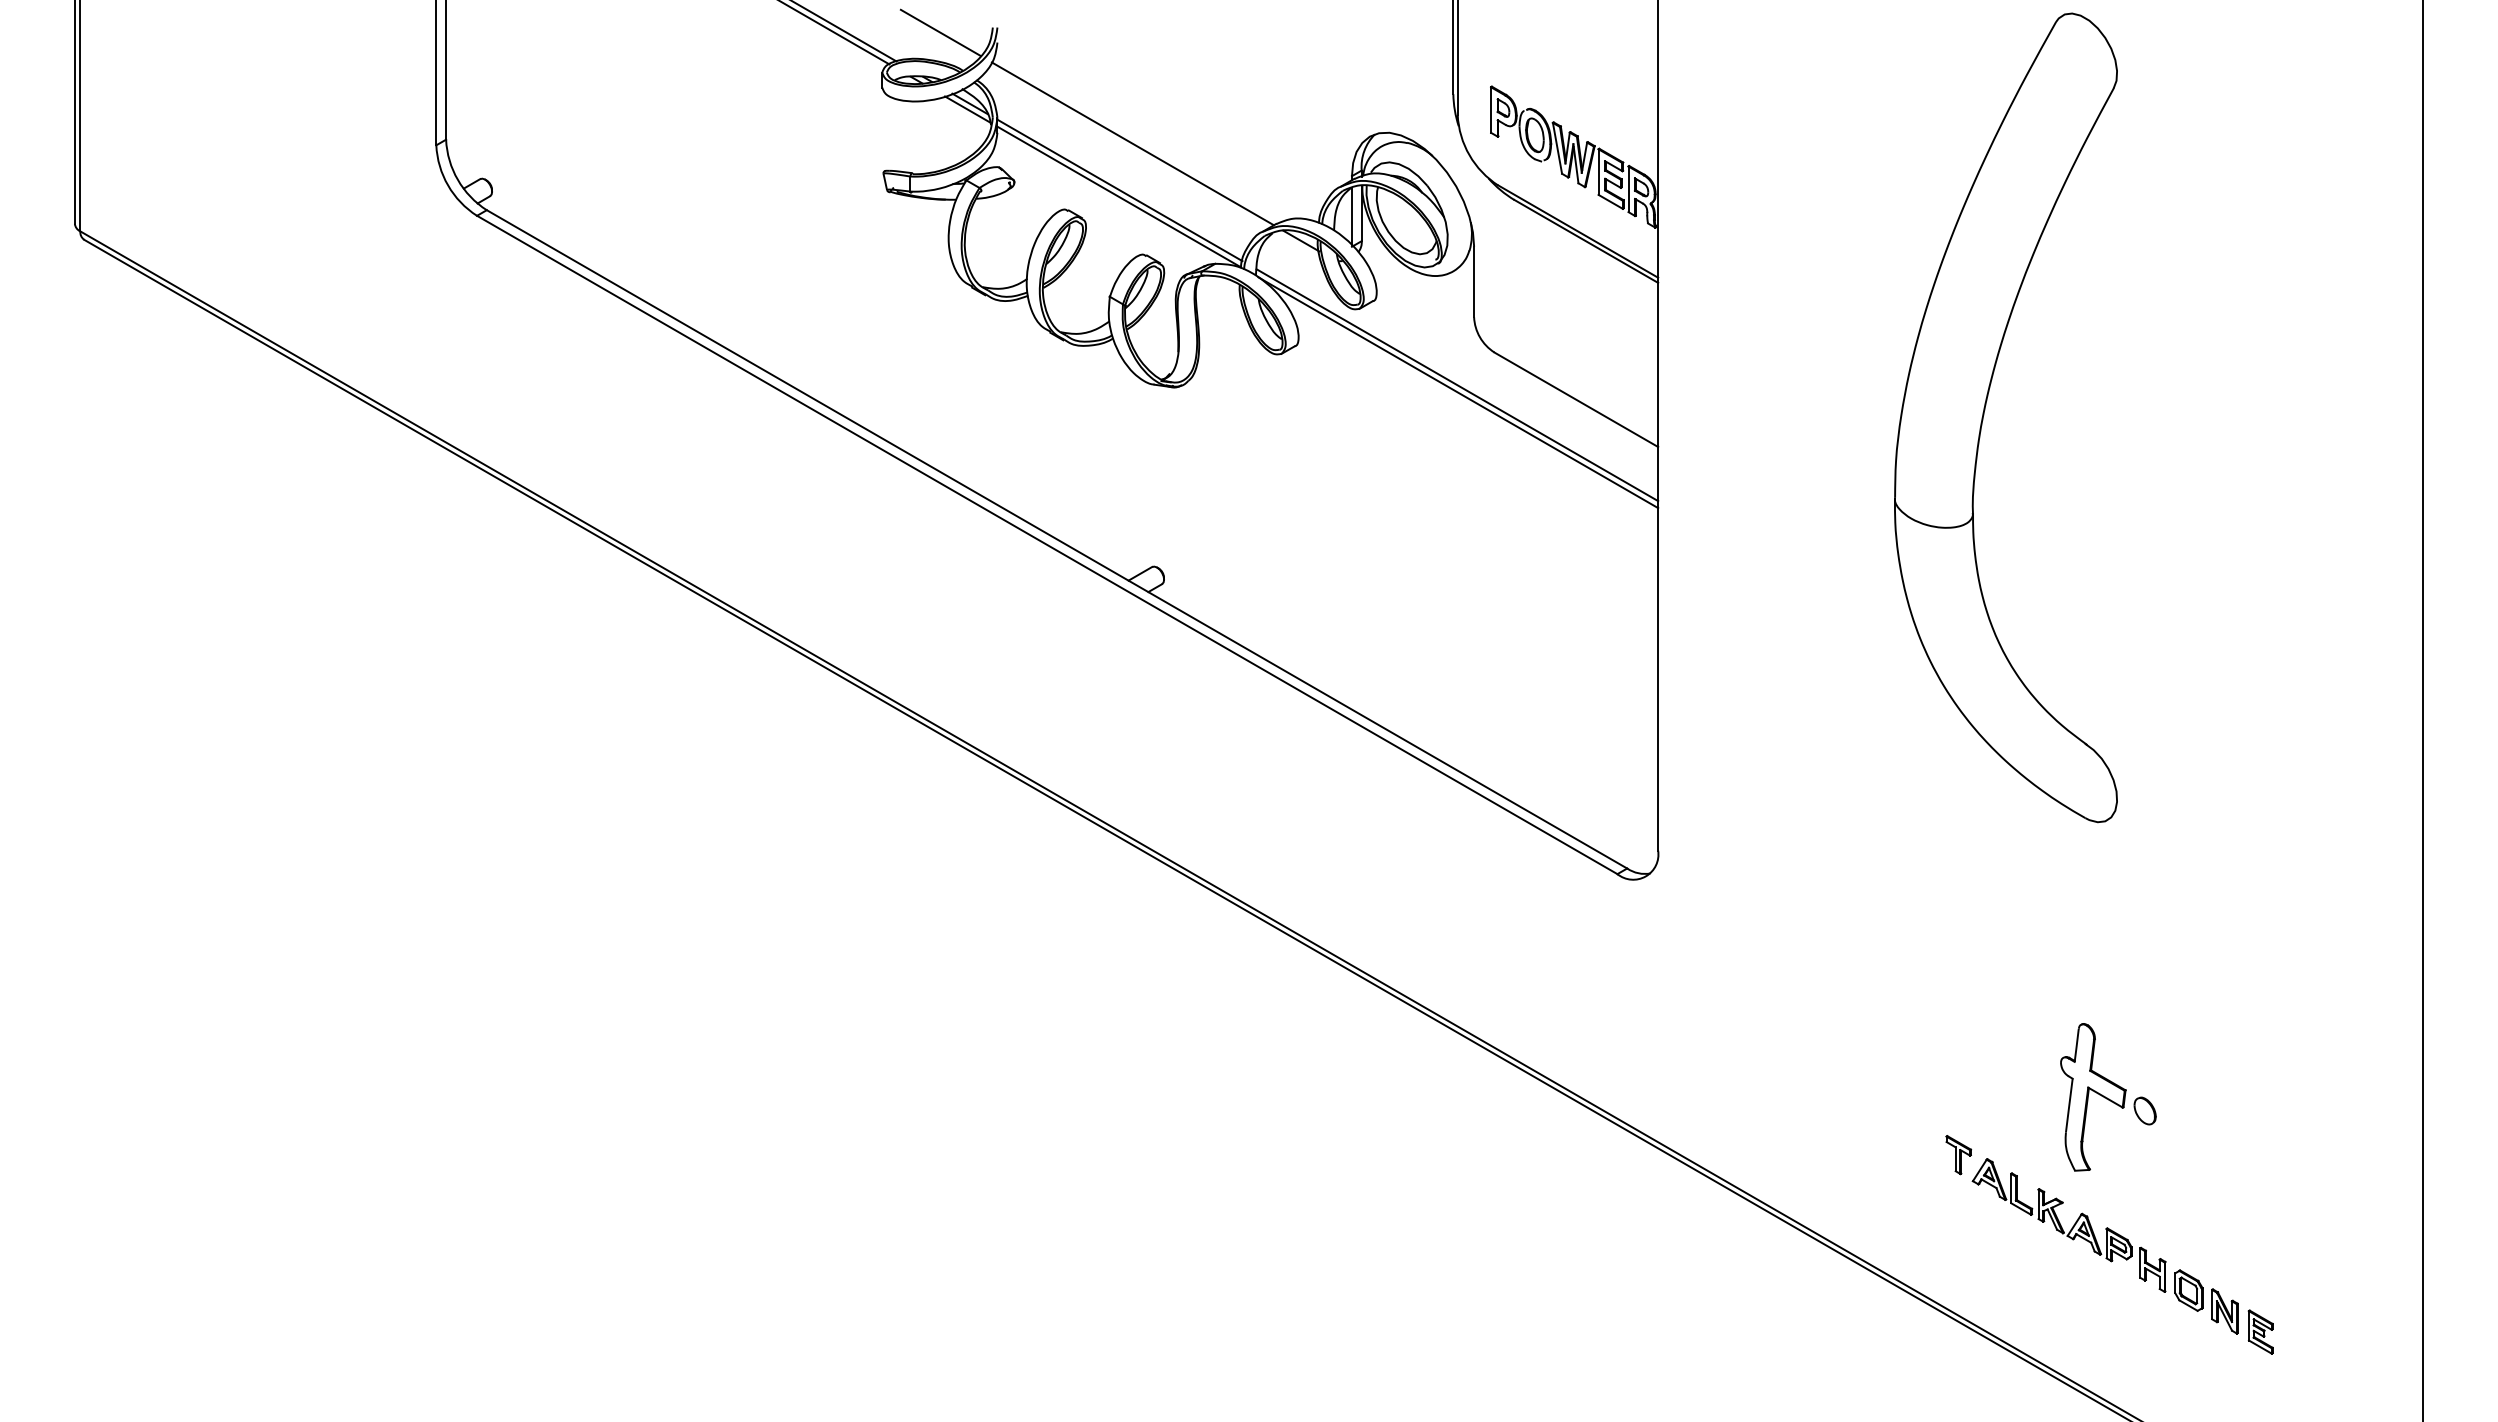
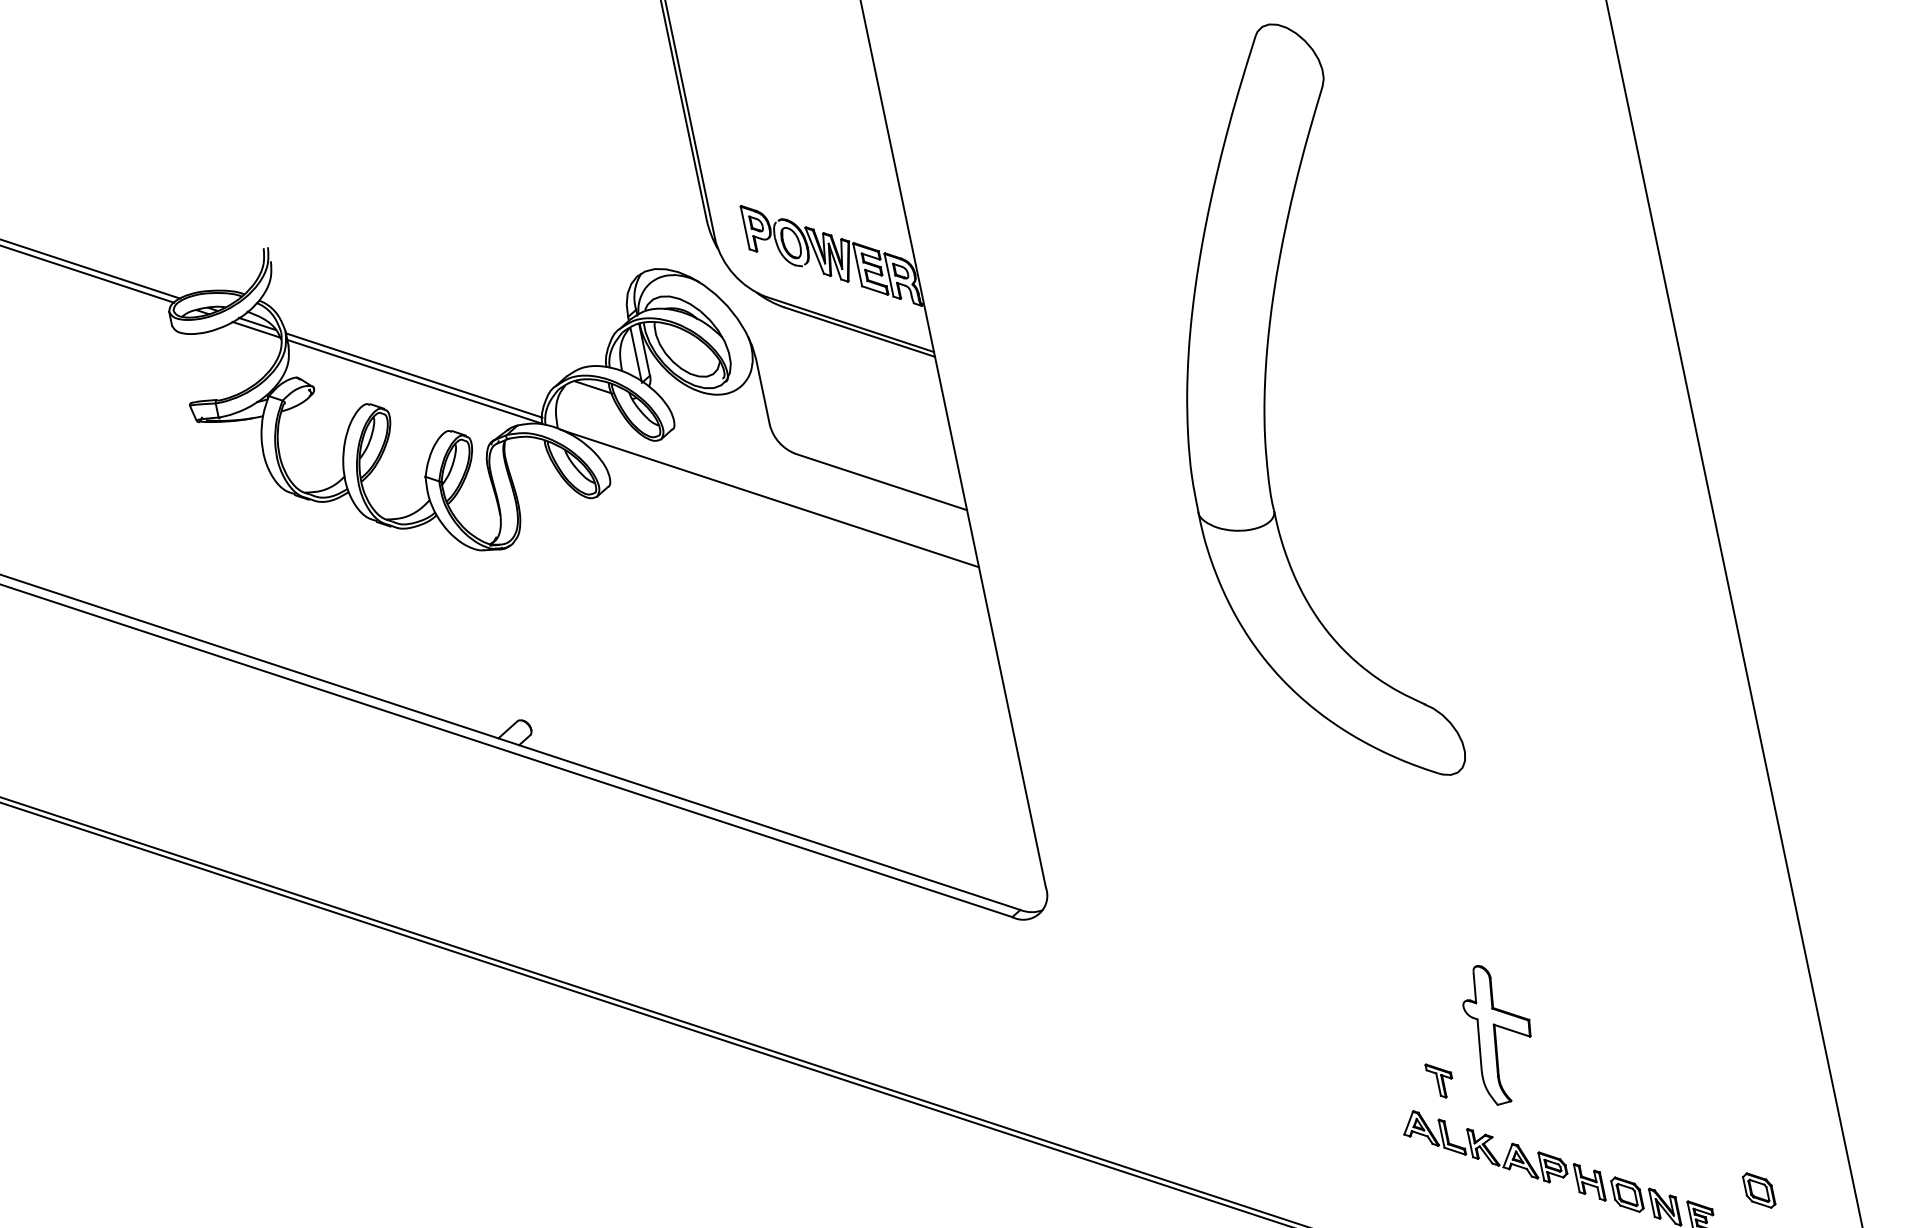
line: (940, 32) -> (215, 263), removed
line: (1132, 143) -> (416, 329), removed
line: (1457, 385) -> (767, 491), removed
part: (2144, 1110) -> (1550, 1035), removed
part: (1958, 1155) -> (1440, 1080), moved
part: (2324, 1314) -> (1758, 1190), added

